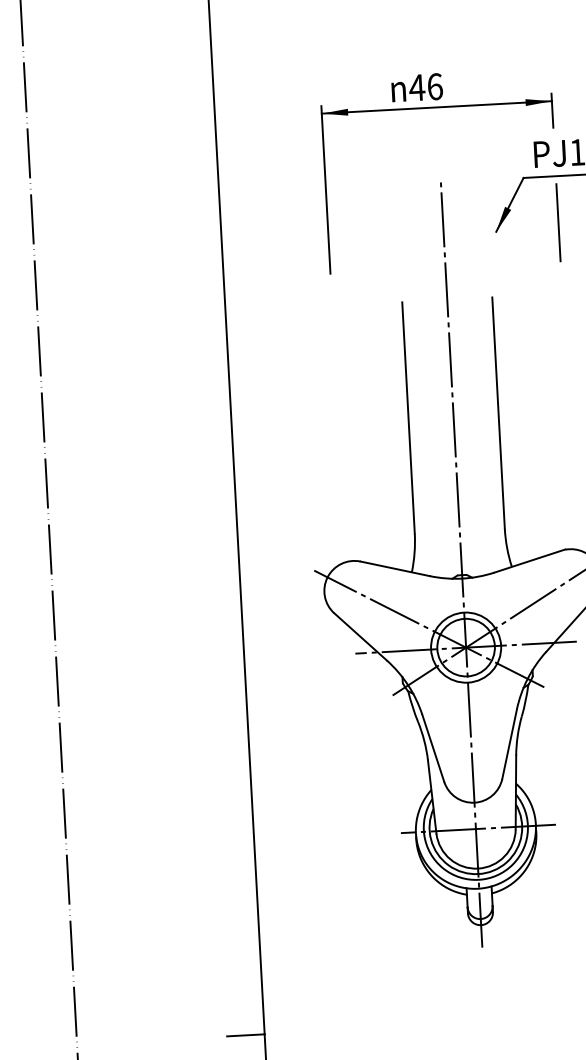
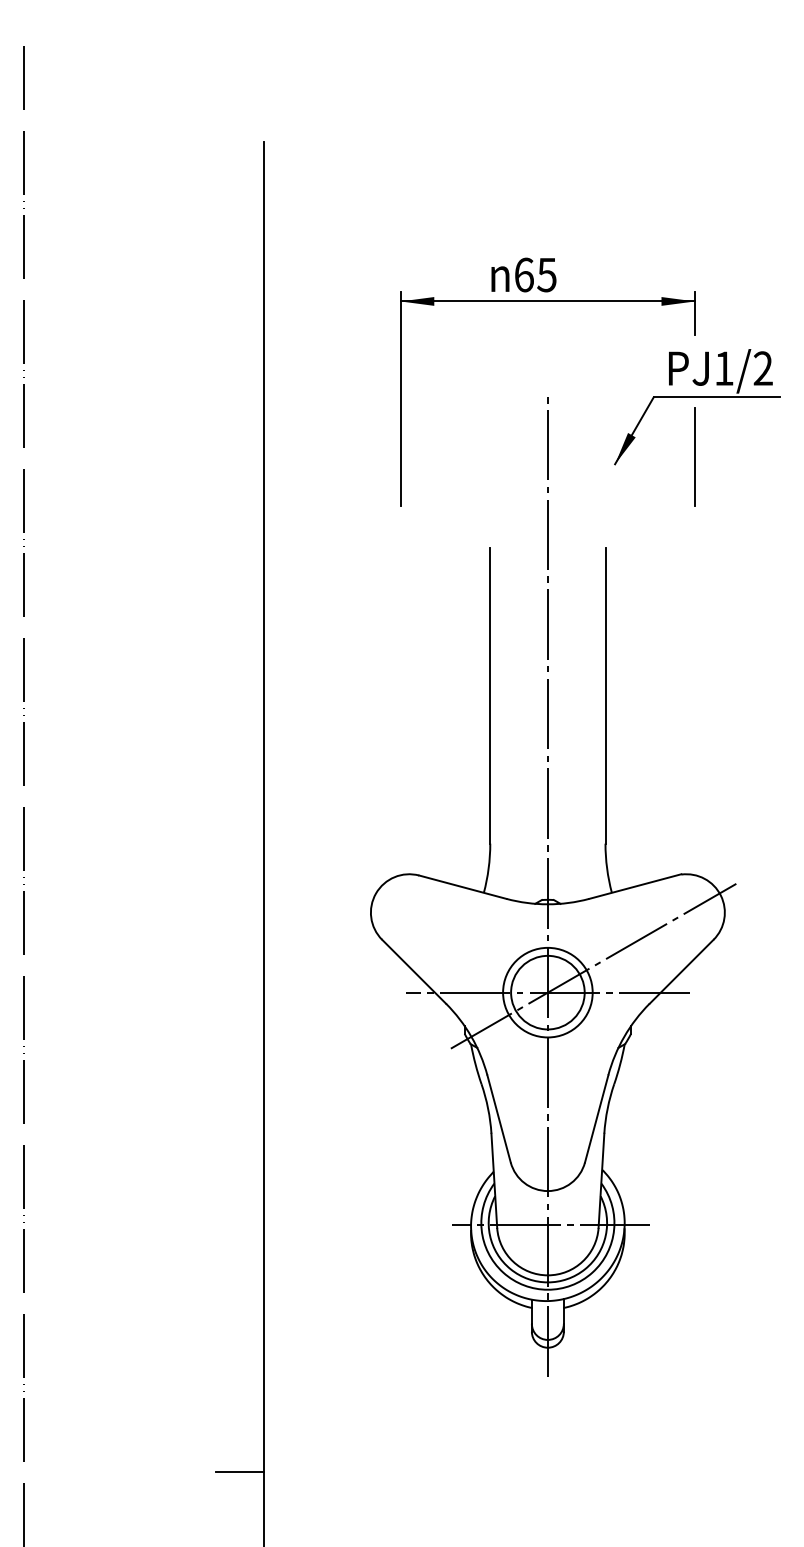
text: (425, 86) -> (534, 274), 46 -> 65
line: (428, 628) -> (501, 965), removed

